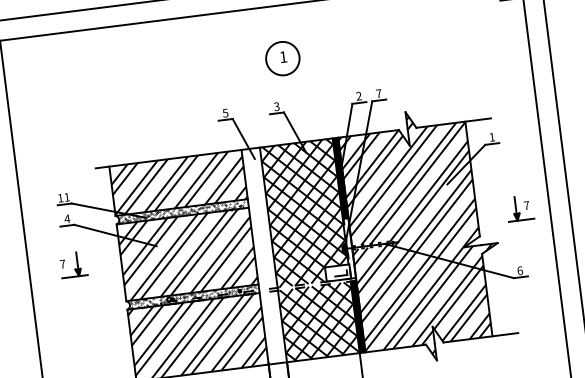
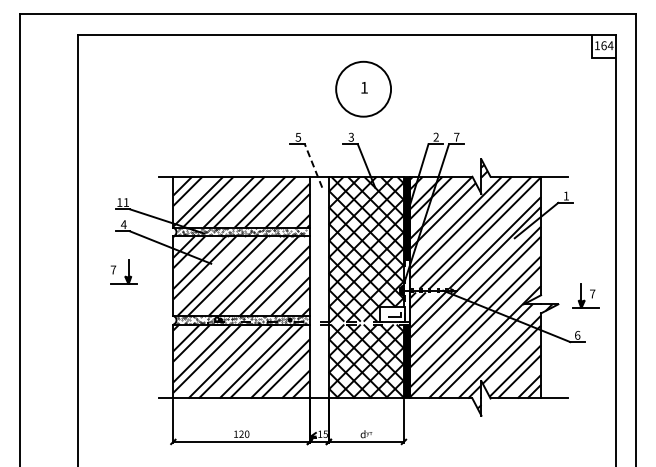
circle: (282, 58) -> (363, 89), size x1.6
line: (243, 138) -> (313, 165), solid -> dashed
part: (519, 207) -> (585, 295), moved

